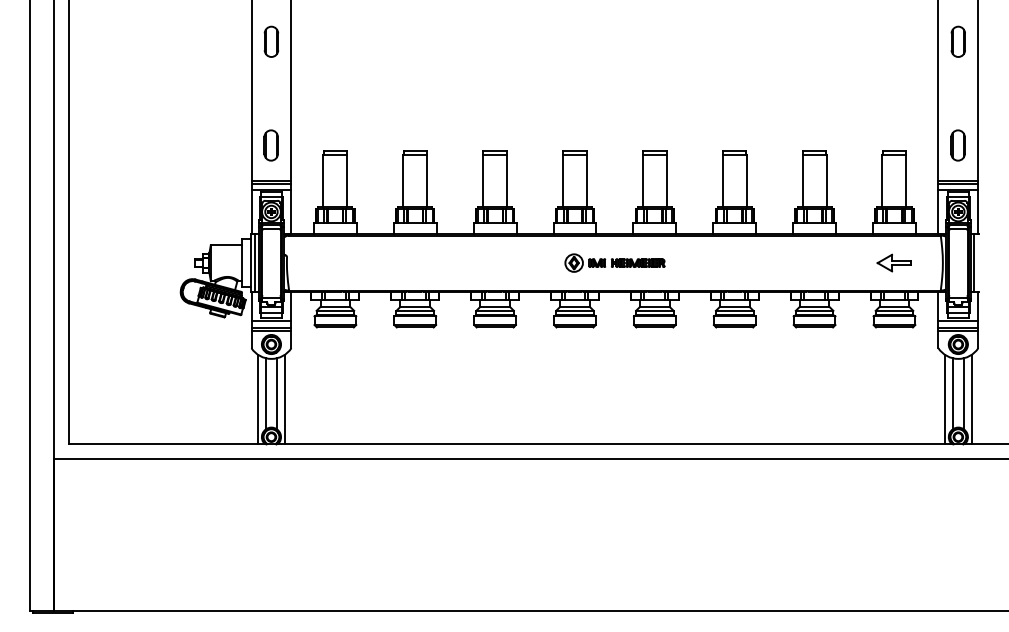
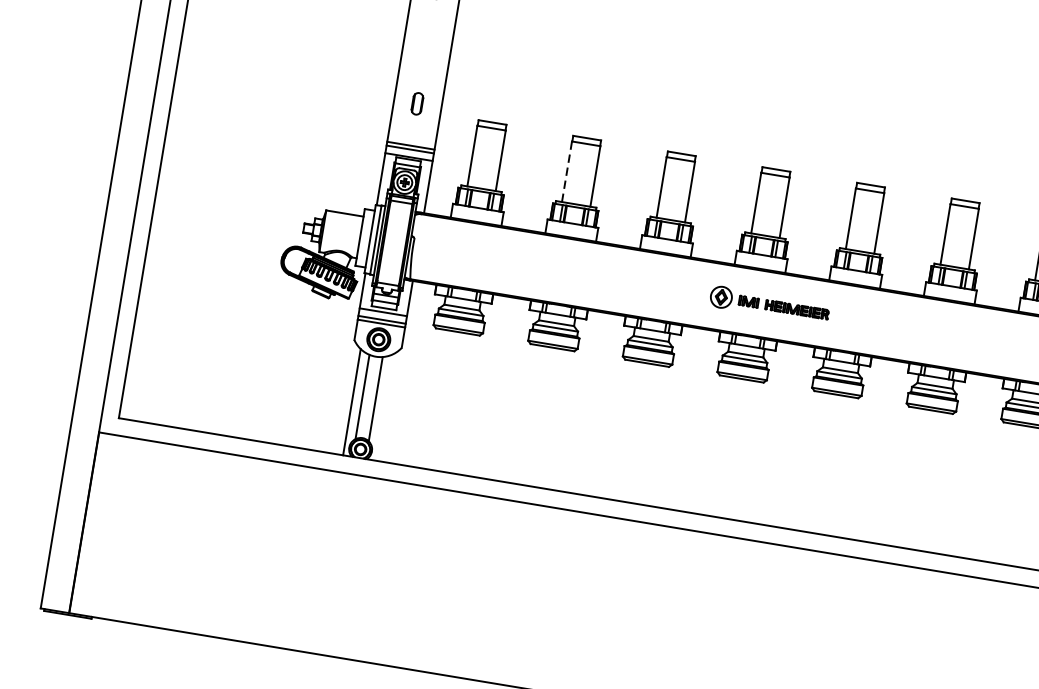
part: (270, 145) -> (416, 103), size x0.6
line: (403, 180) -> (567, 171), solid -> dashed
part: (614, 262) -> (769, 304), moved
line: (285, 399) -> (384, 407), removed

